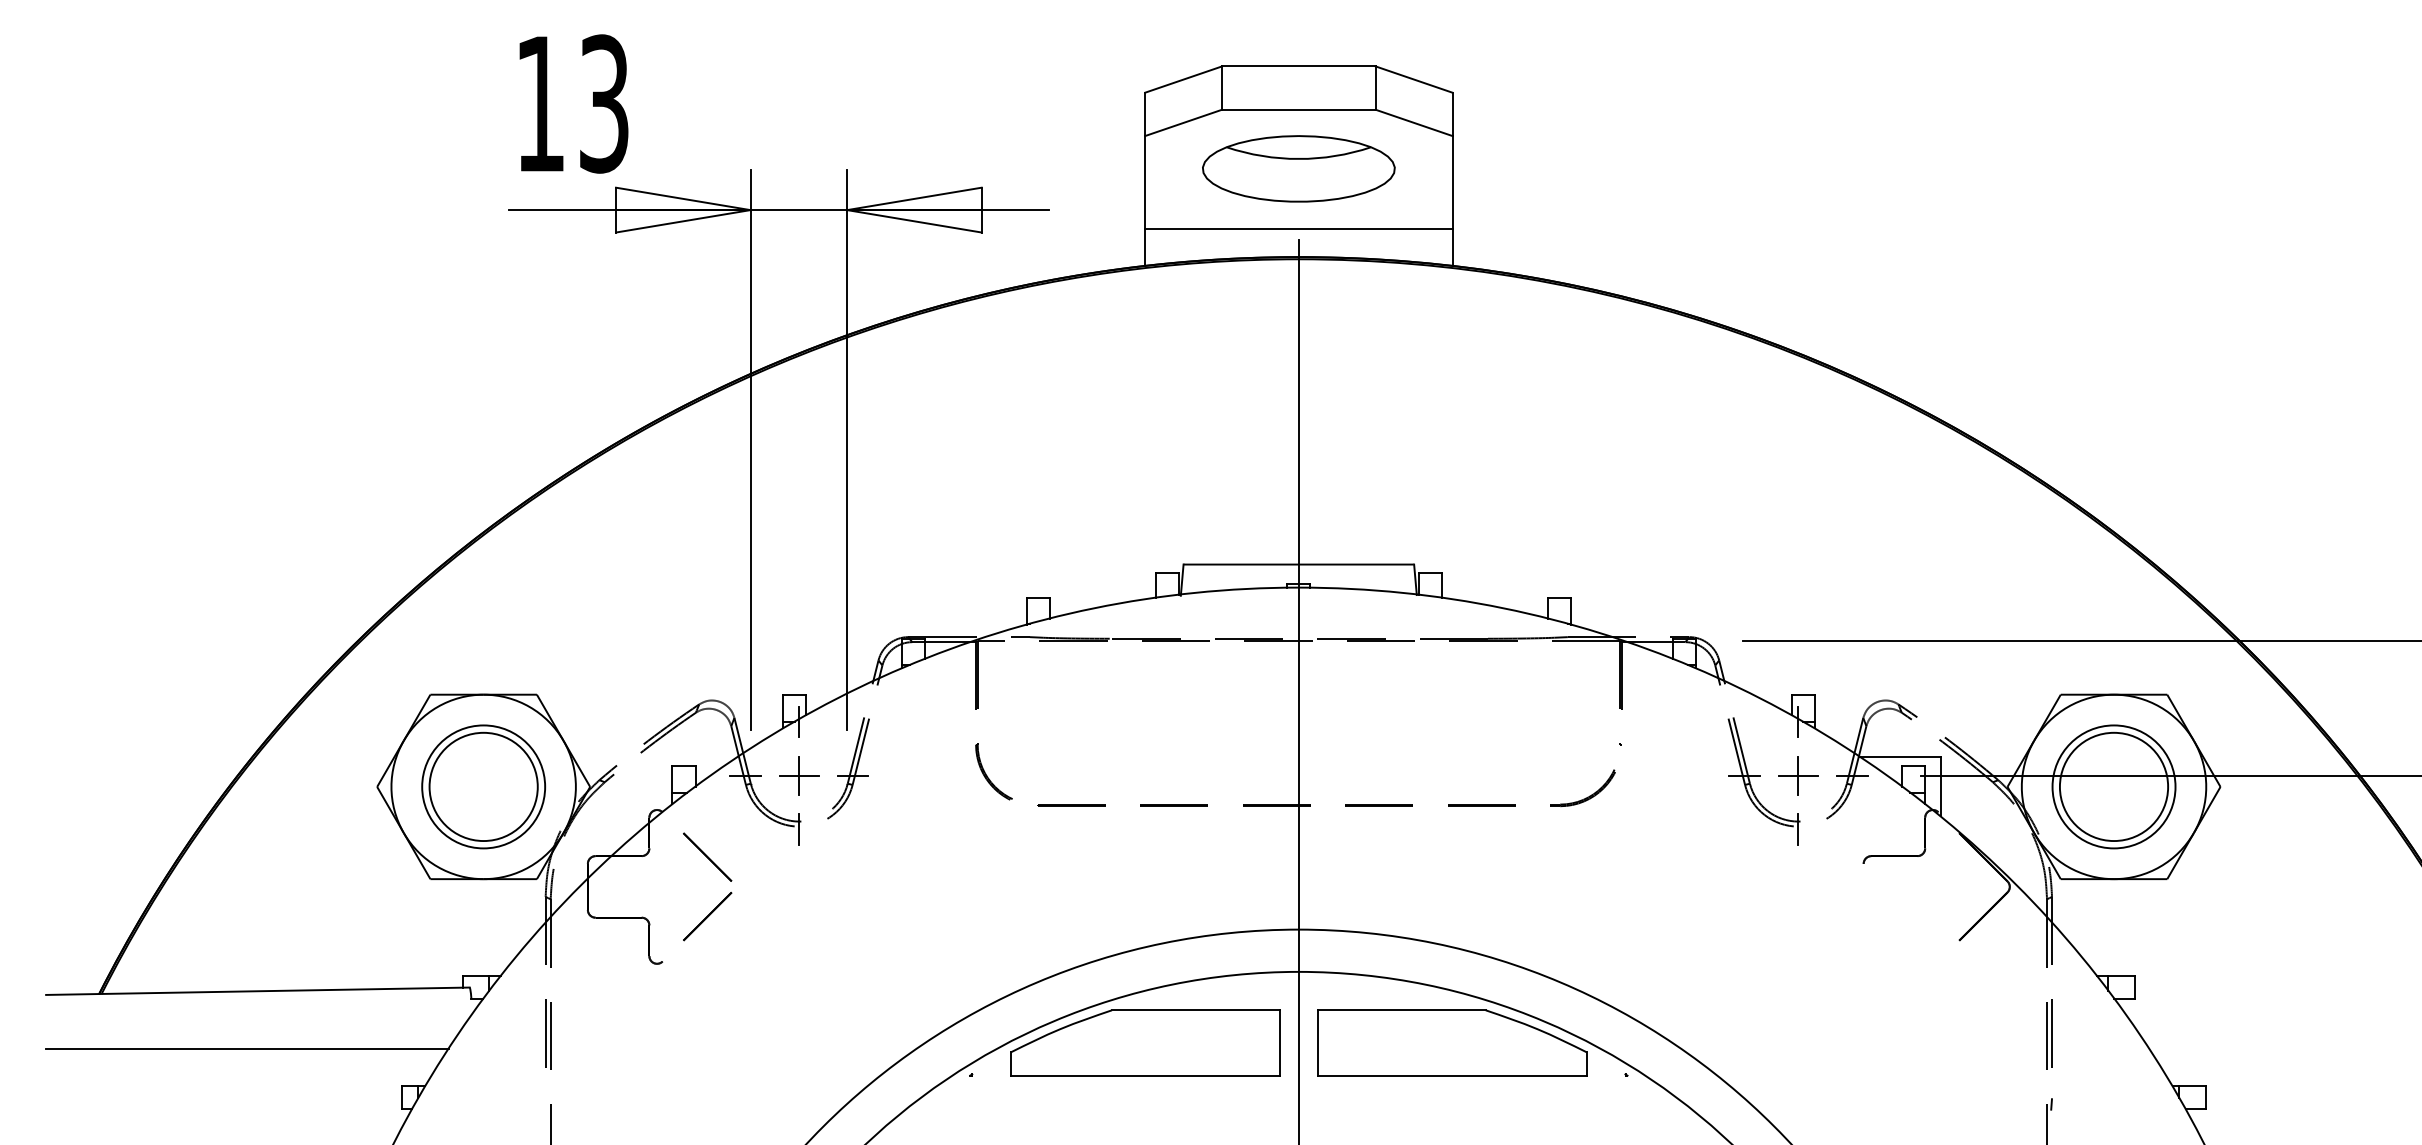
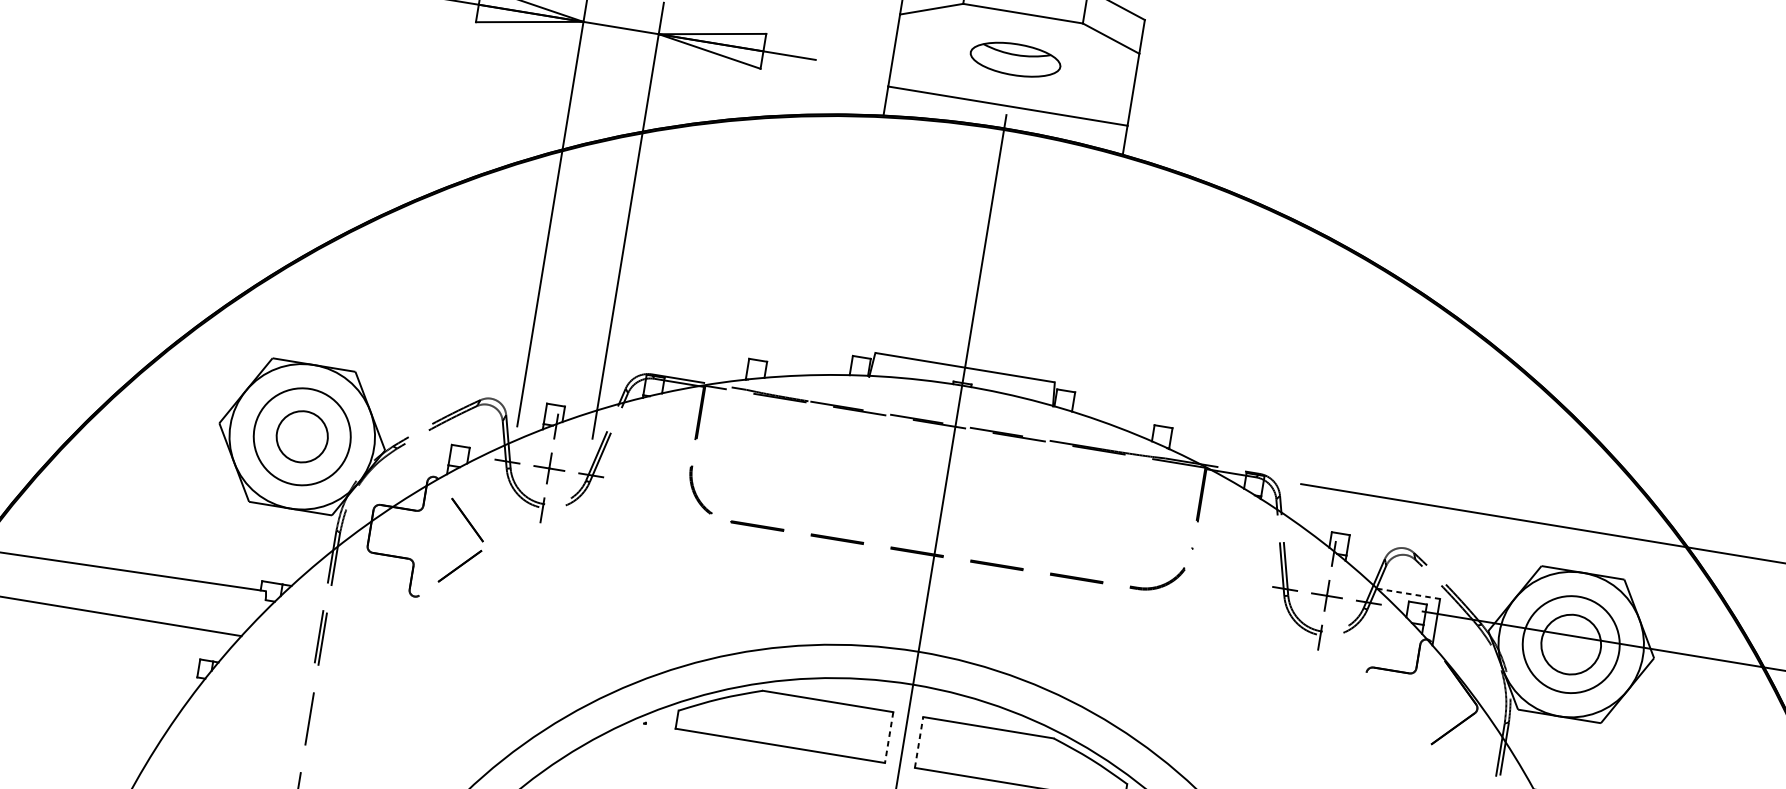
part: (1298, 168) -> (1015, 59), size x0.6
line: (1900, 756) -> (1408, 593), solid -> dashed
circle: (483, 786) -> (302, 436), size x0.6
circle: (2113, 786) -> (1570, 644), size x0.7
line: (1279, 1042) -> (889, 737), solid -> dashed
line: (1318, 1042) -> (919, 742), solid -> dashed

